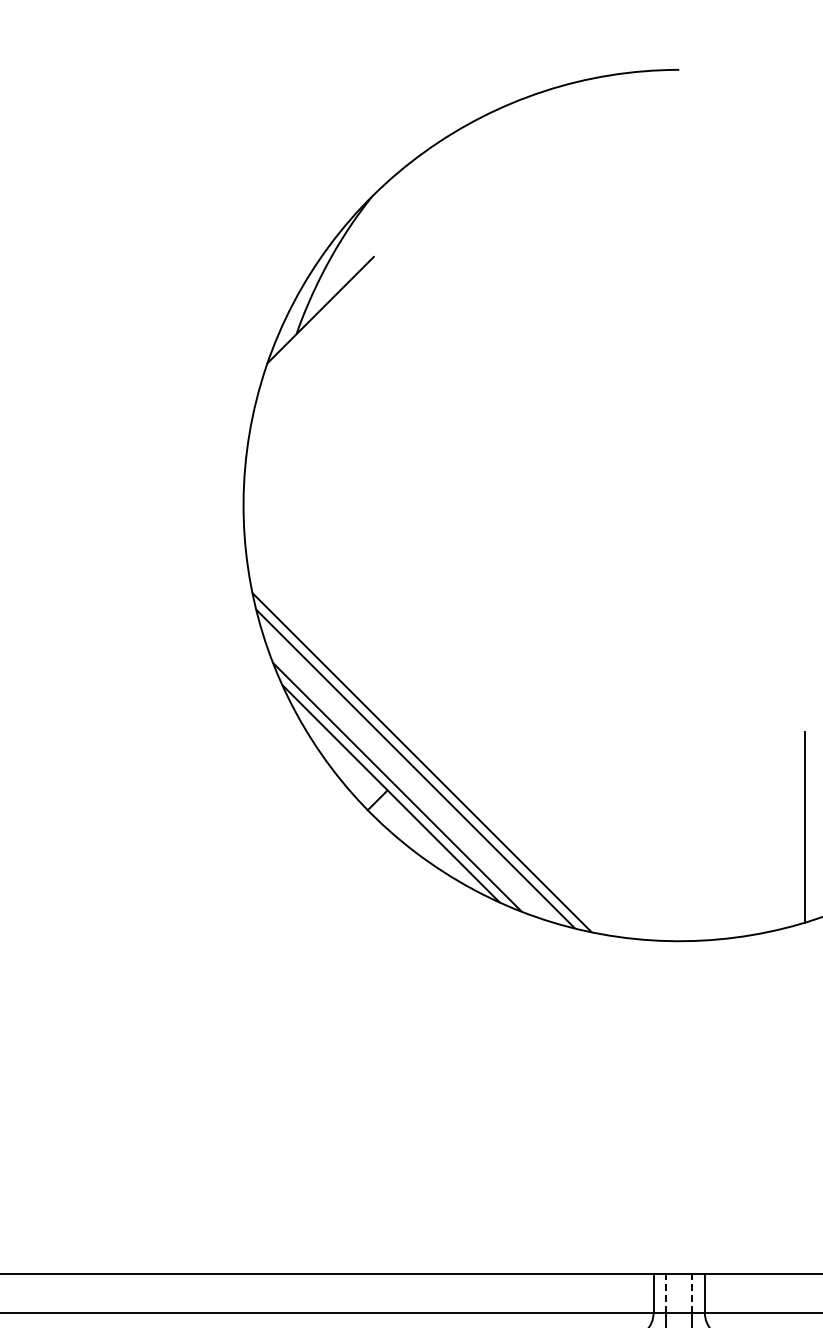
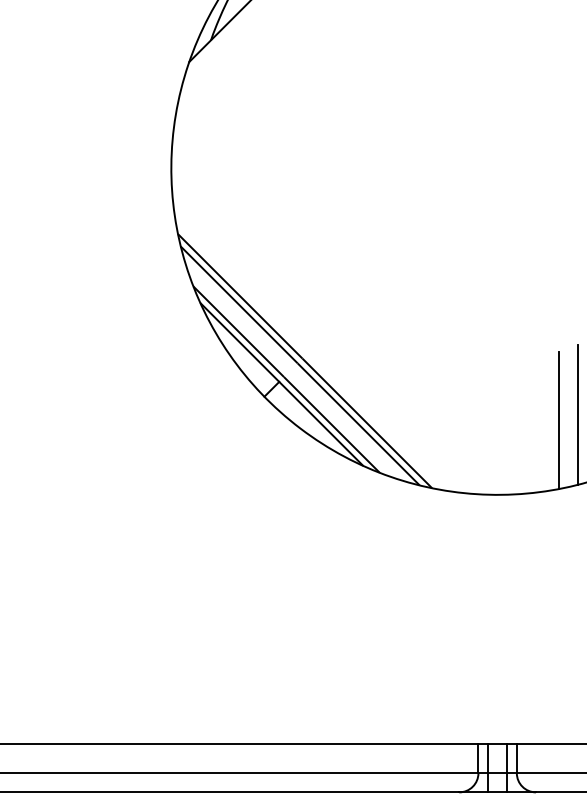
line: (786, 833) -> (577, 414), added
line: (761, 841) -> (559, 420), added
line: (666, 1293) -> (488, 758), dashed -> solid
line: (692, 1293) -> (507, 758), dashed -> solid

